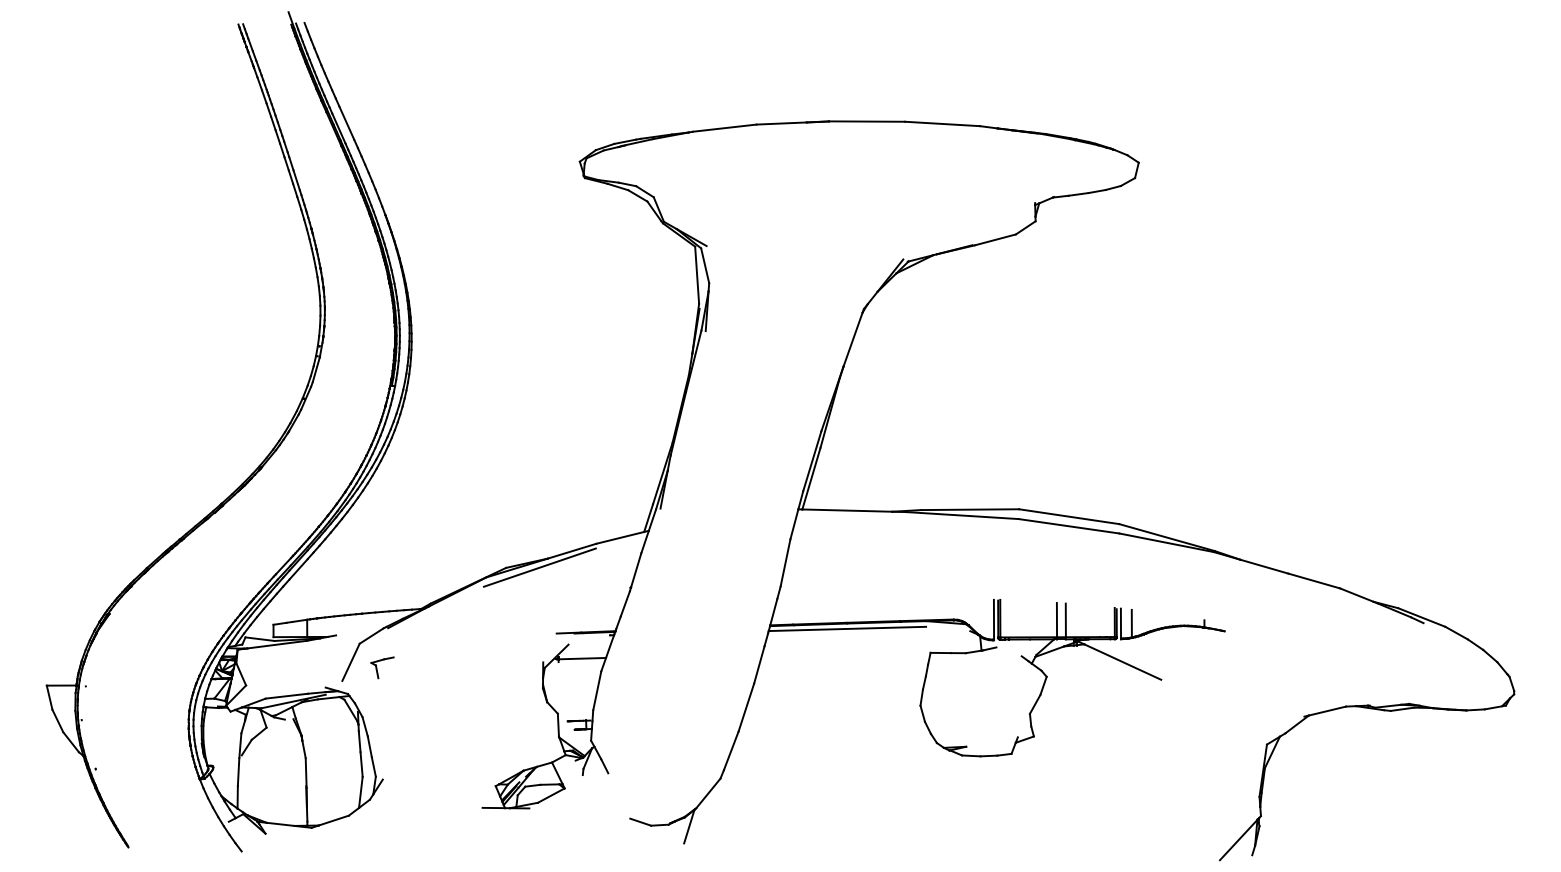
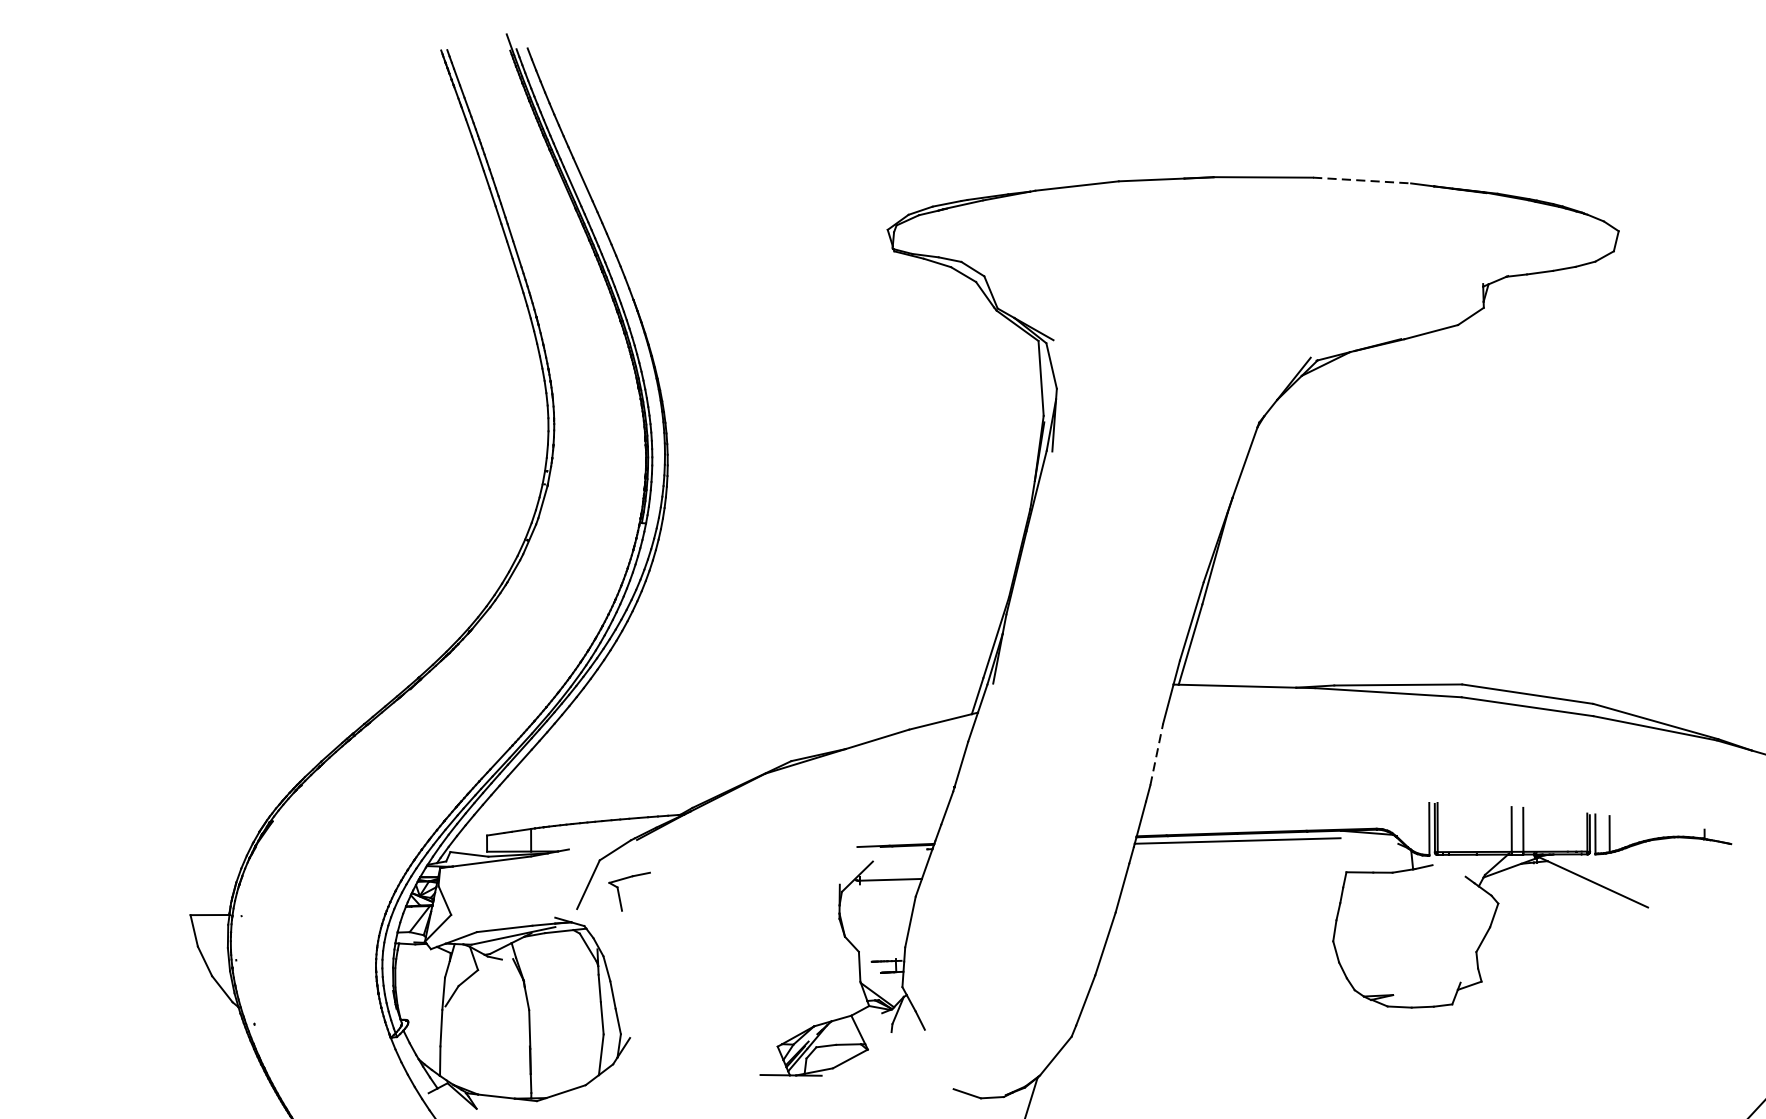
line: (942, 123) -> (1362, 179), solid -> dashed
line: (785, 562) -> (1156, 754), solid -> dashed
line: (539, 567) -> (834, 760), removed
part: (382, 667) -> (629, 891), size x1.4

